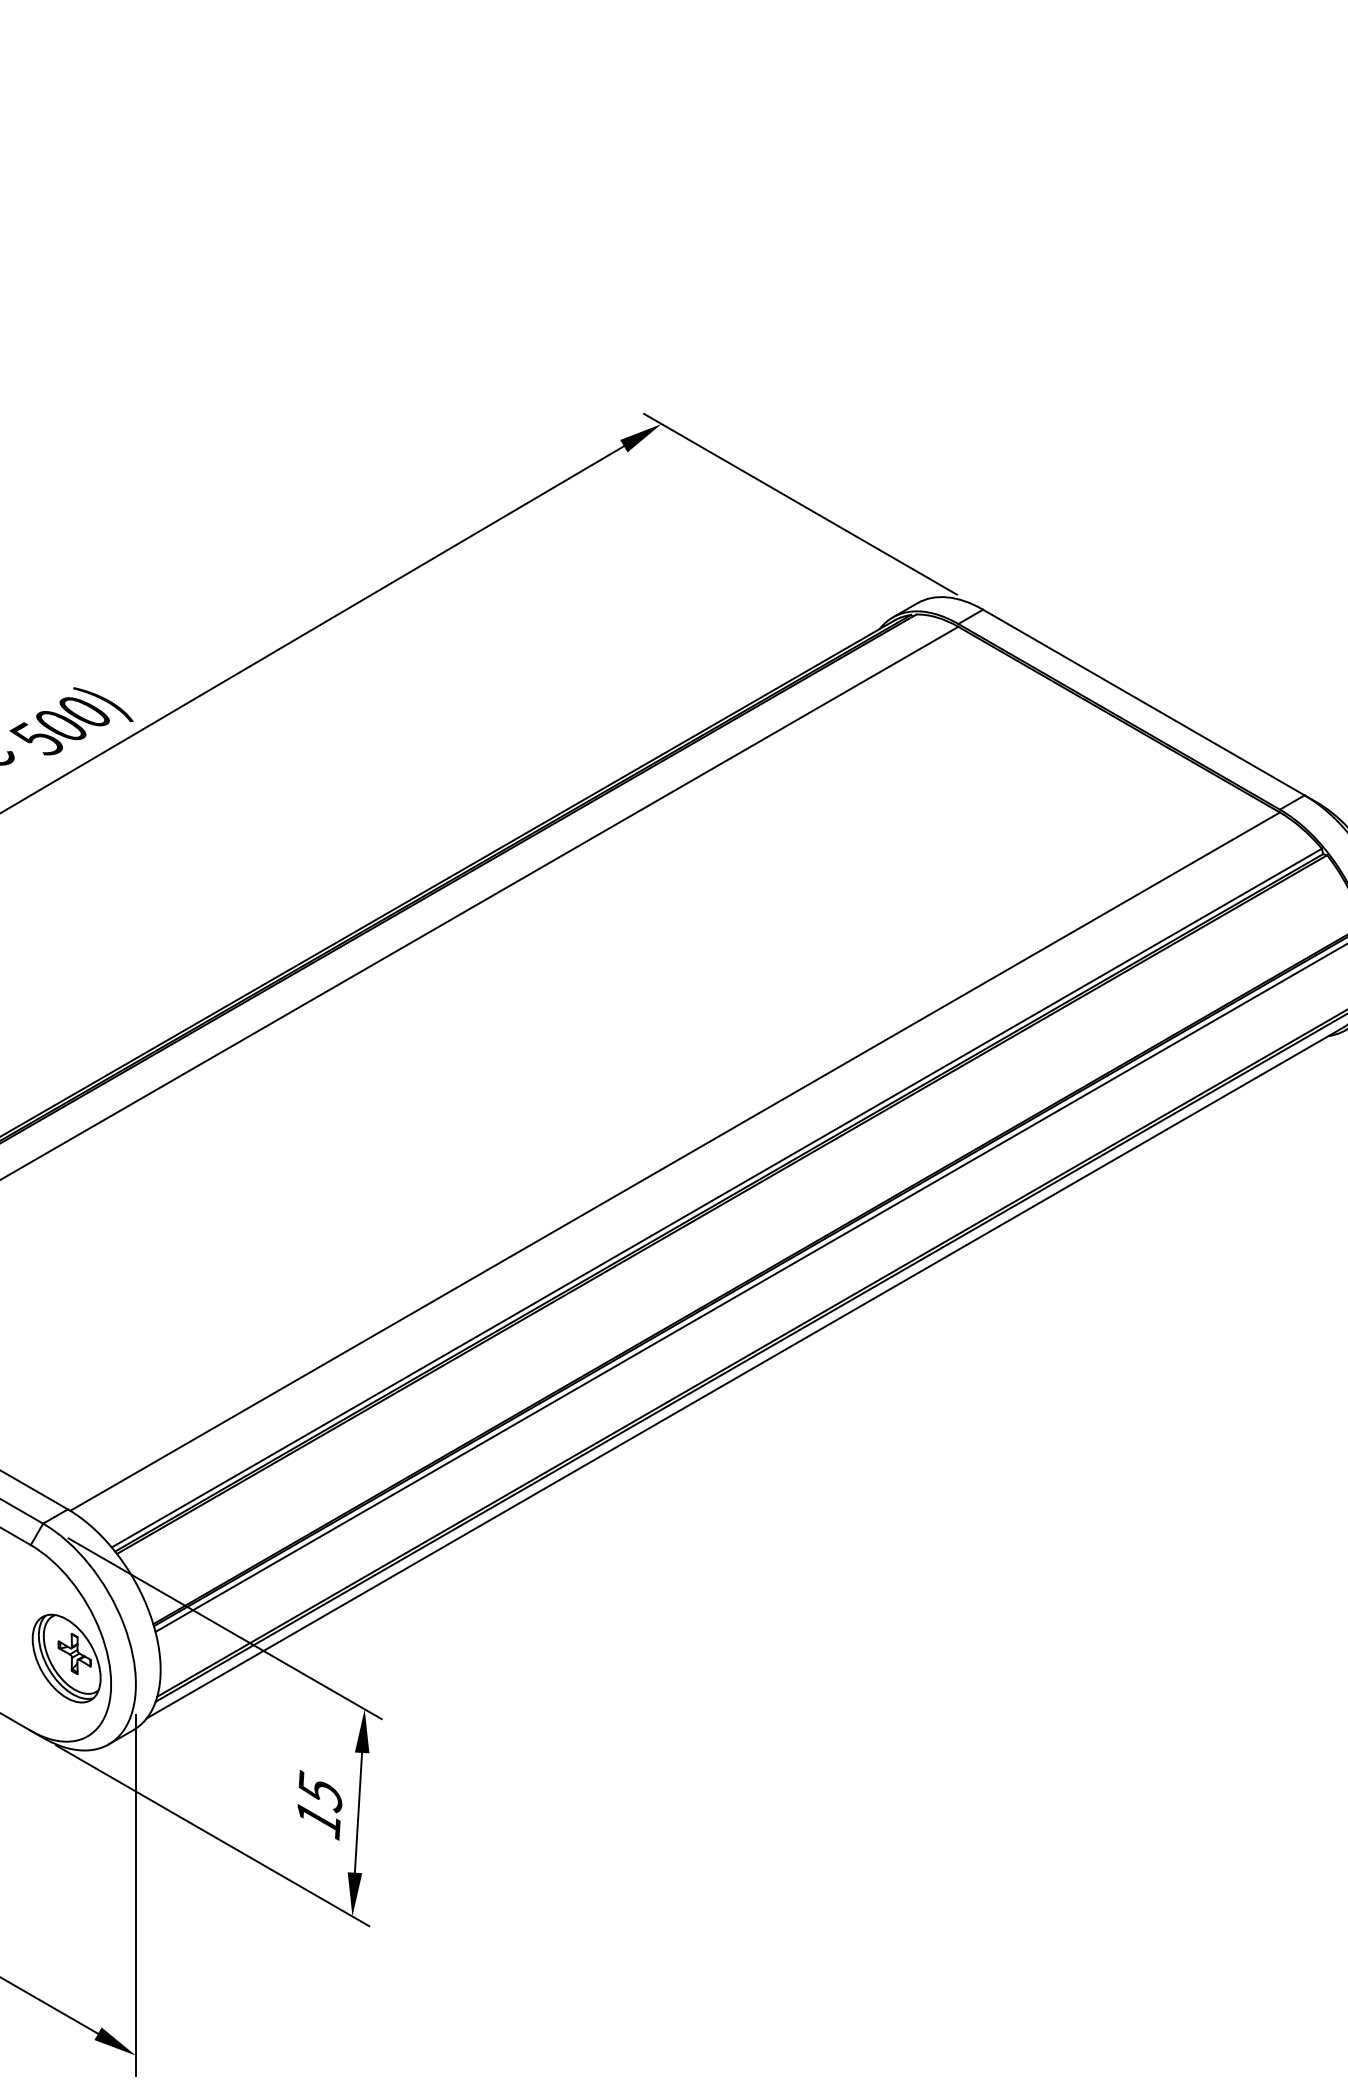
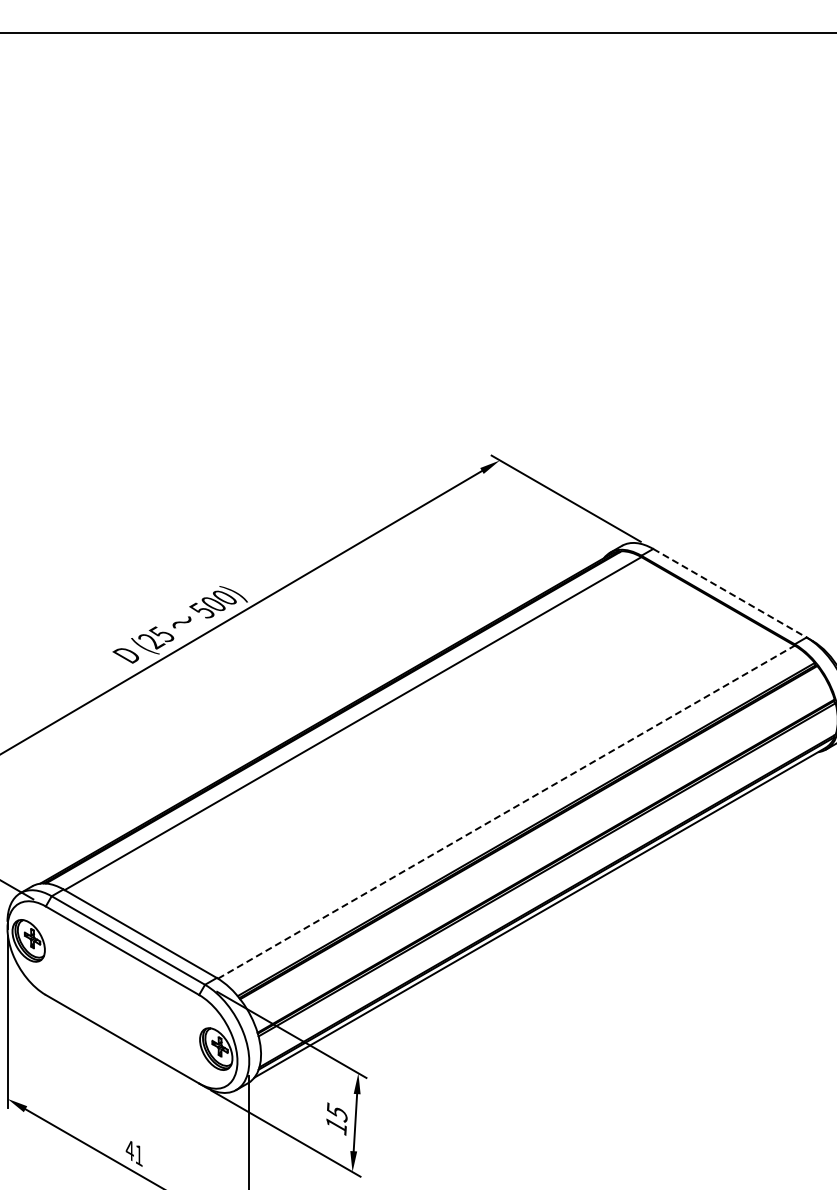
line: (1142, 703) -> (729, 593), solid -> dashed
line: (675, 1160) -> (506, 811), solid -> dashed

